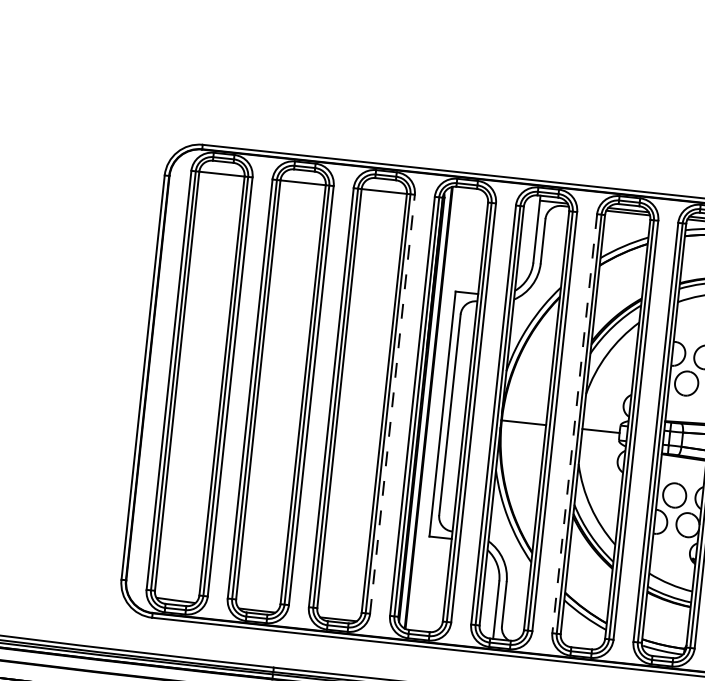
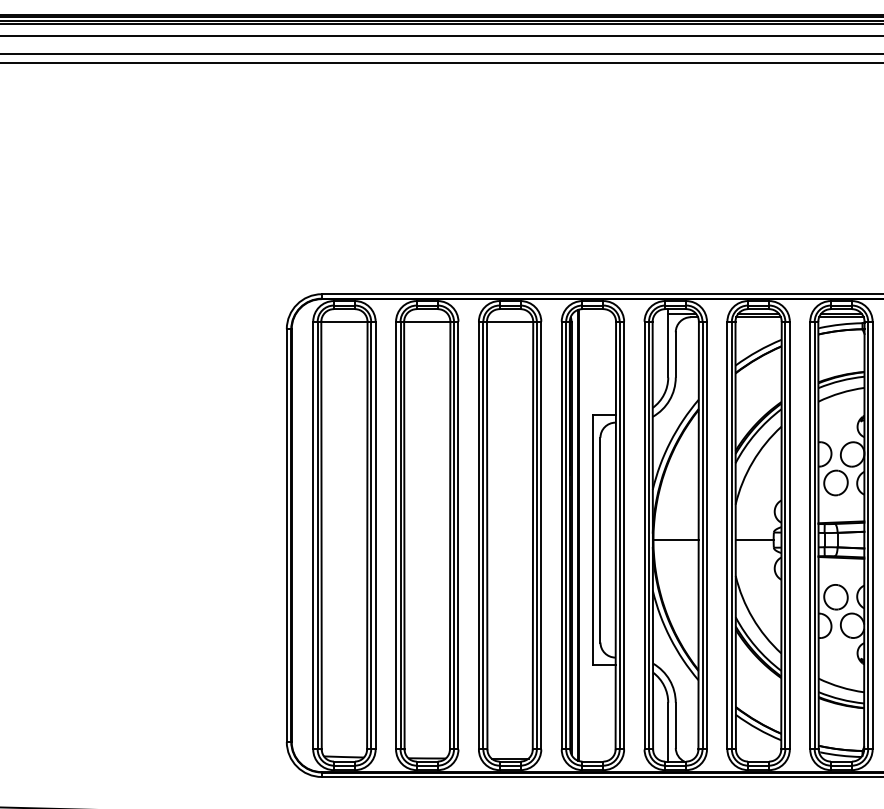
line: (392, 404) -> (541, 535), dashed -> solid
line: (574, 423) -> (727, 535), dashed -> solid

